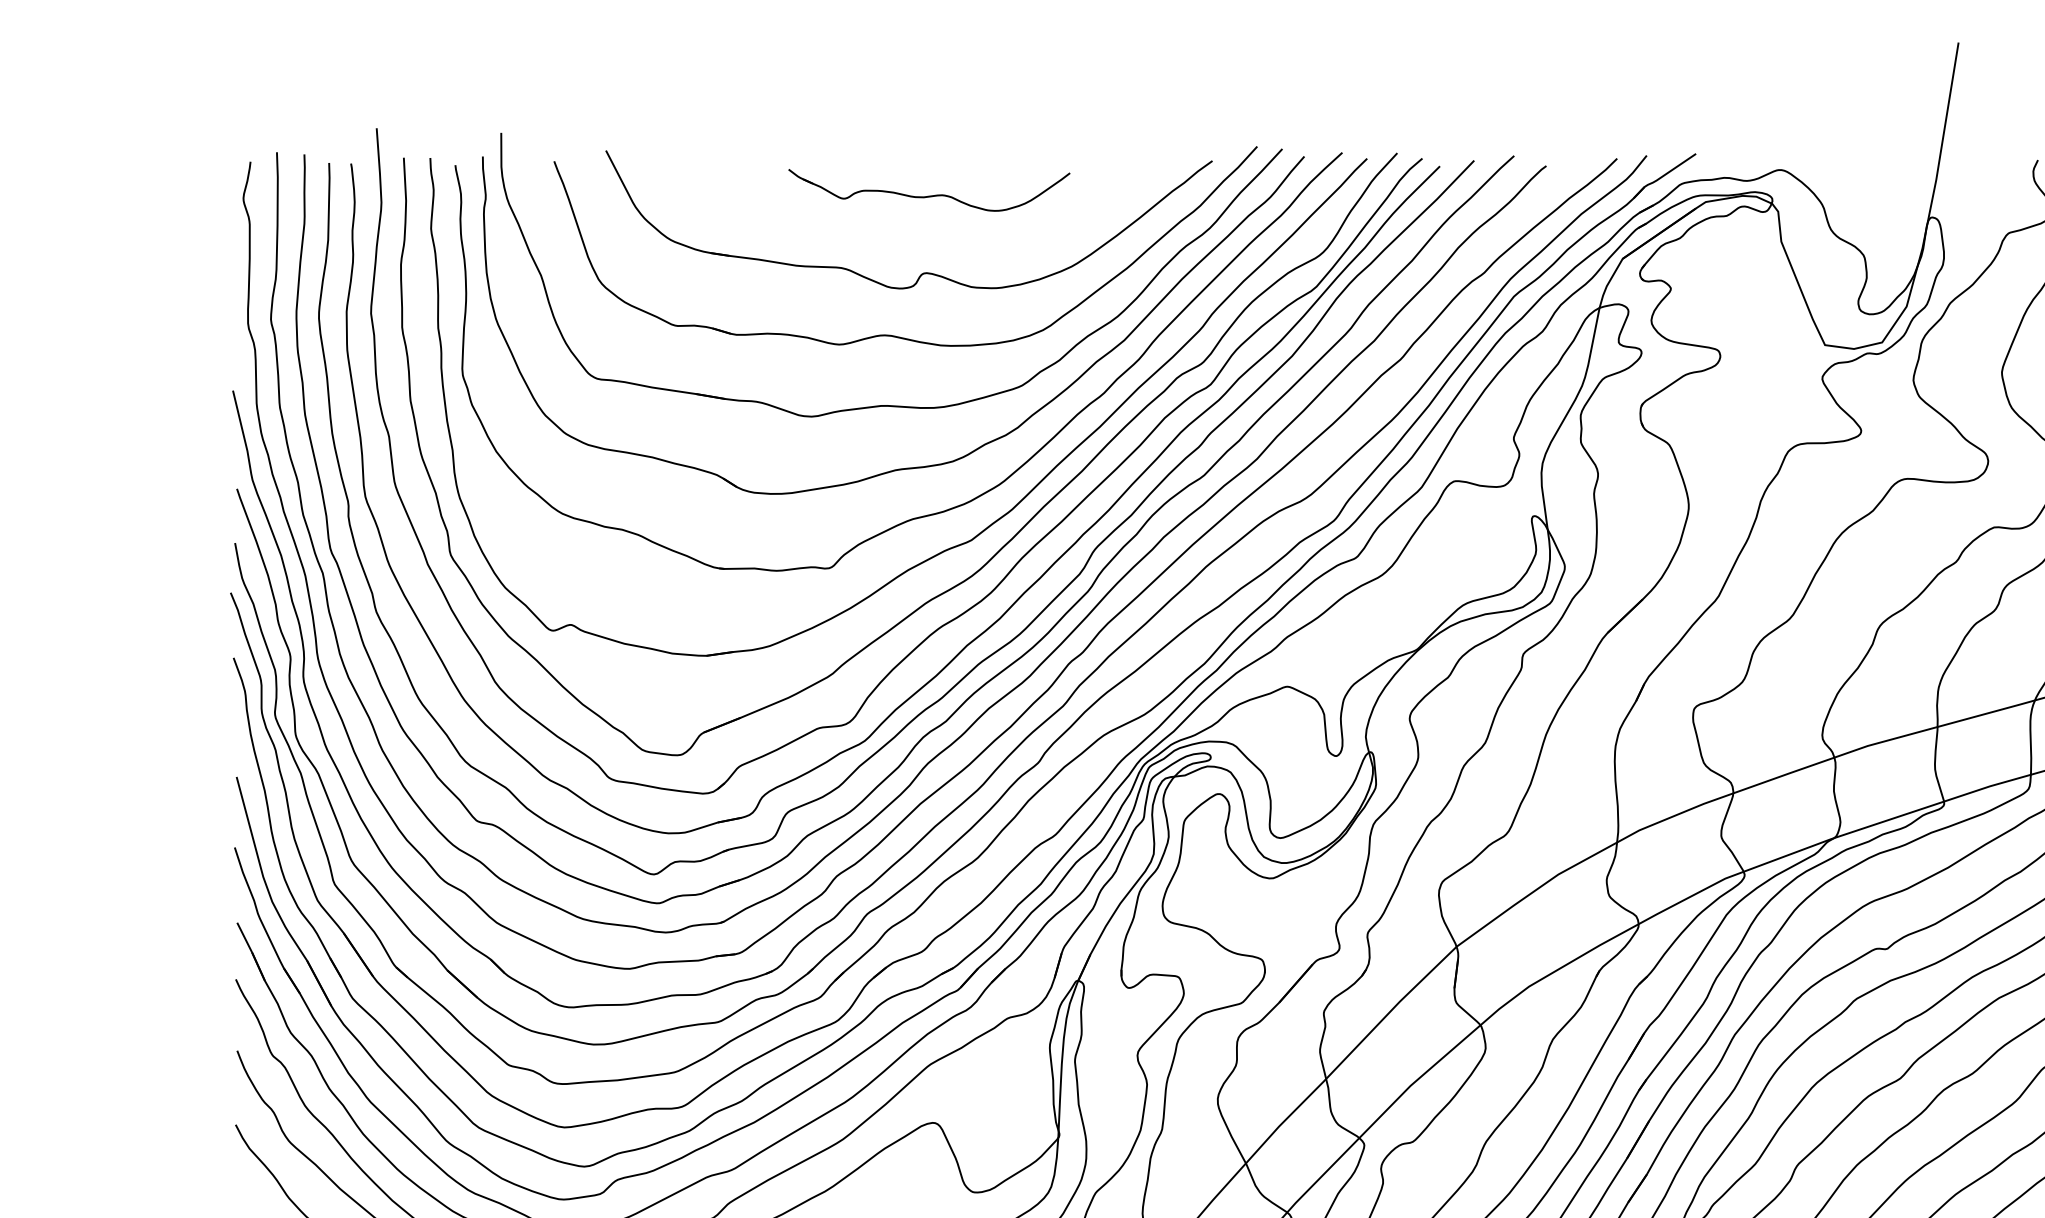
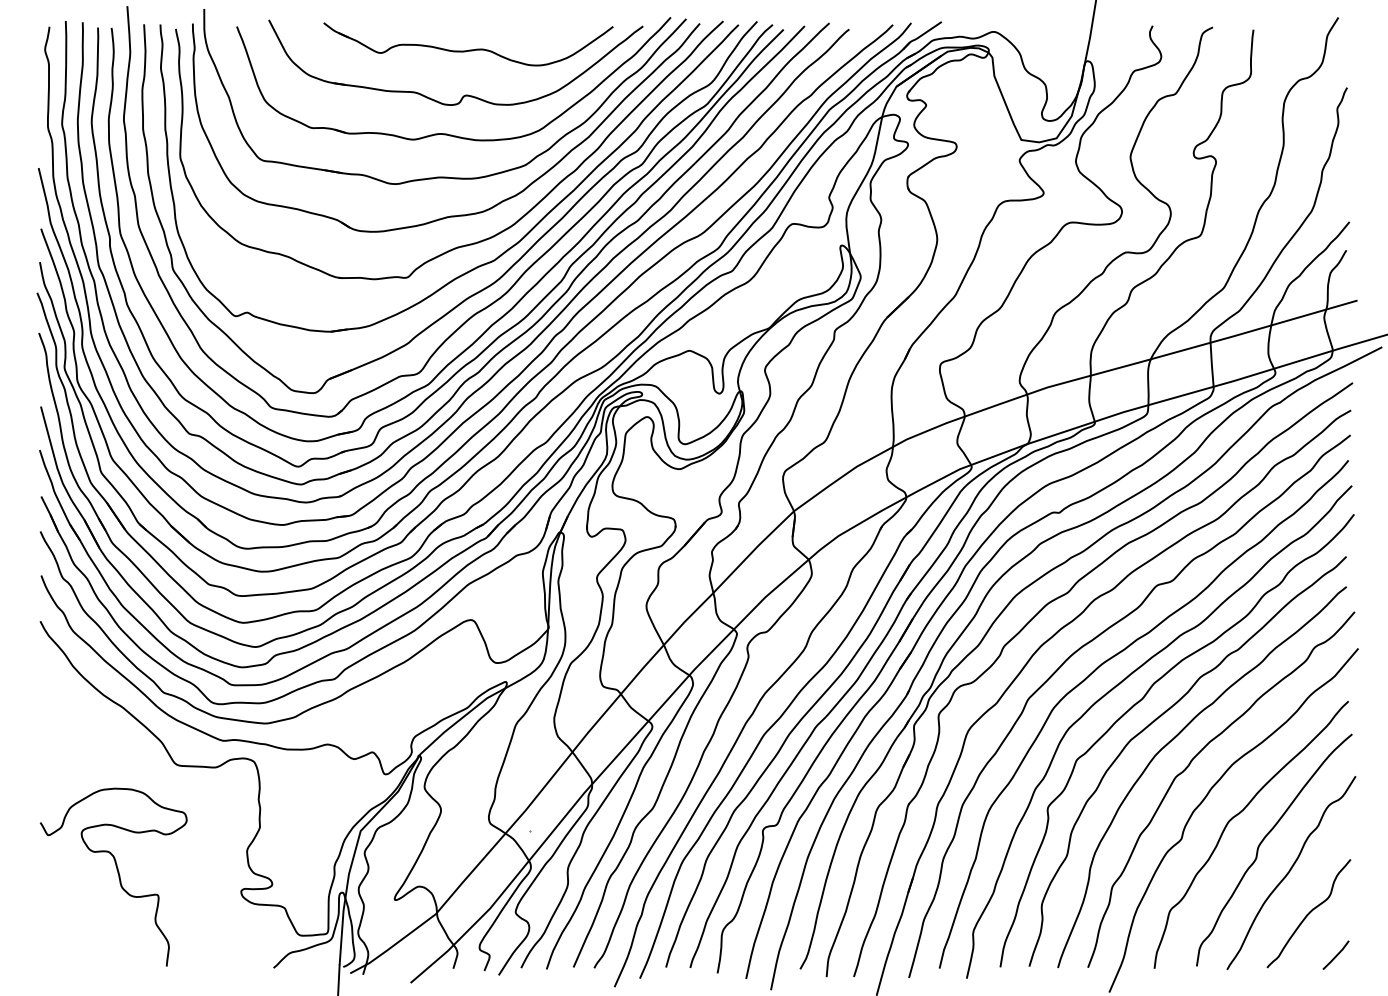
part: (929, 190) -> (468, 44), size x1.67

